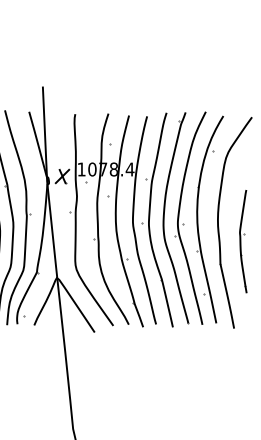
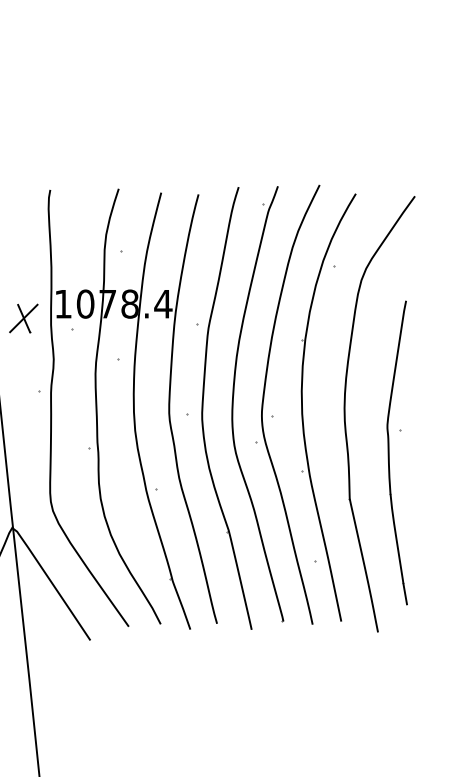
part: (242, 241) -> (395, 452), size x1.43

